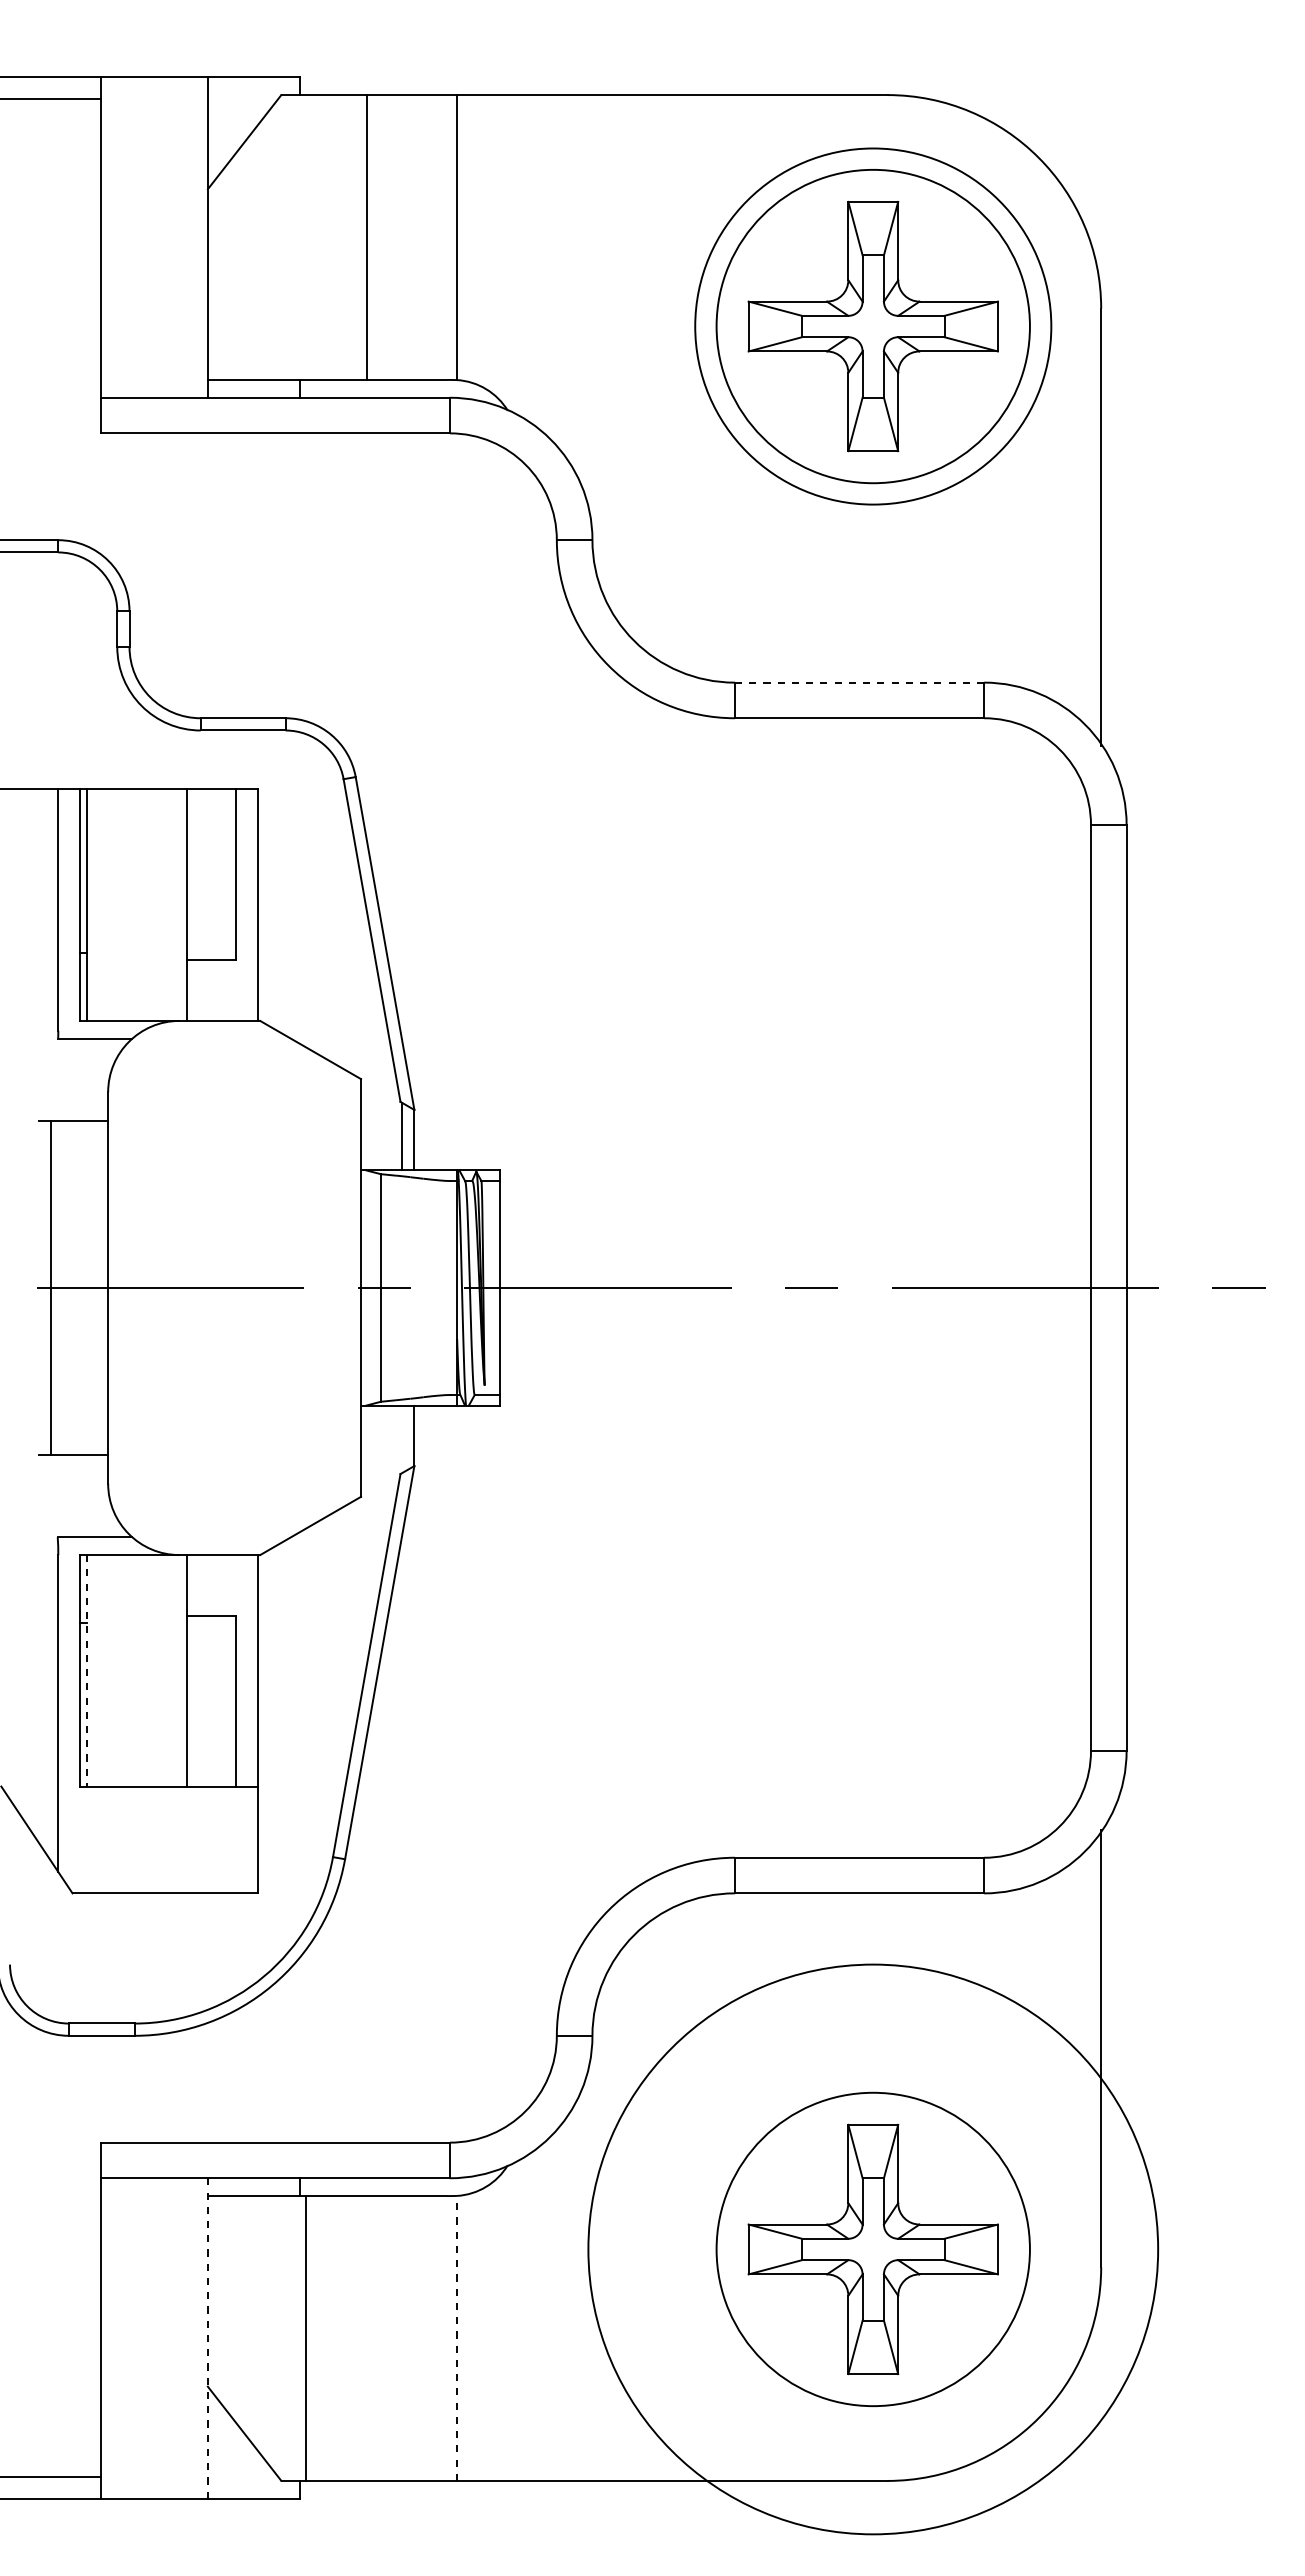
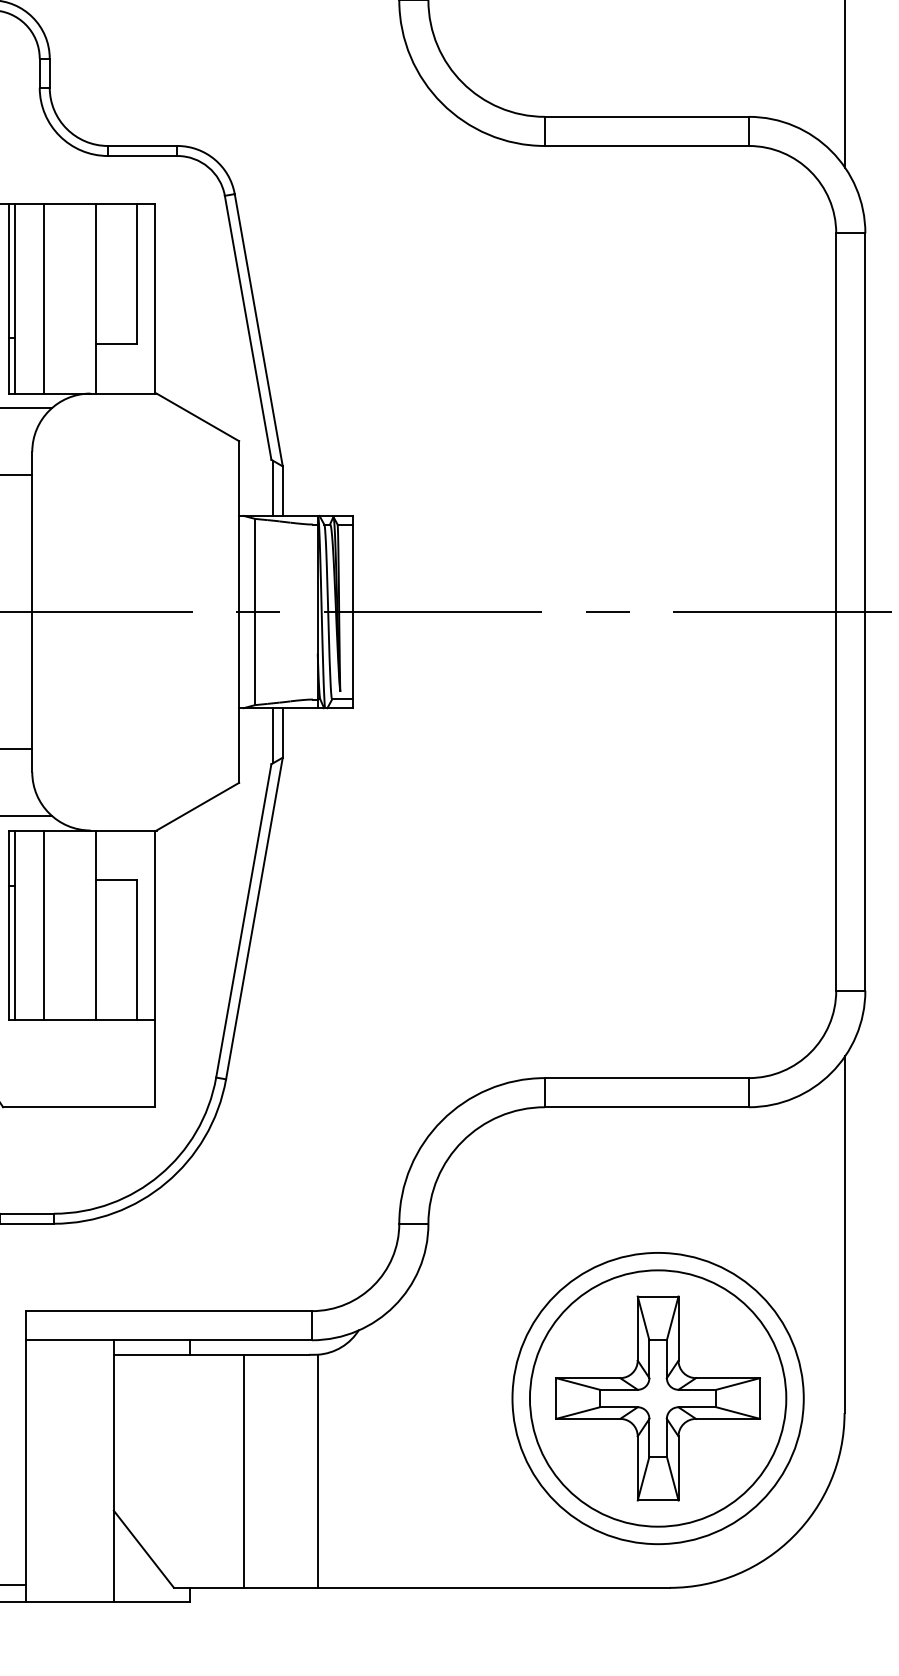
line: (859, 682) -> (646, 116), dashed -> solid
line: (122, 904) -> (44, 298), added
line: (402, 1439) -> (273, 735), added
line: (86, 1670) -> (14, 924), dashed -> solid
line: (122, 1670) -> (44, 924), added
circle: (873, 2249) -> (658, 1398), size x0.62
line: (207, 2338) -> (113, 1471), dashed -> solid
line: (305, 2338) -> (243, 1471), moved
line: (457, 2338) -> (318, 1471), dashed -> solid

